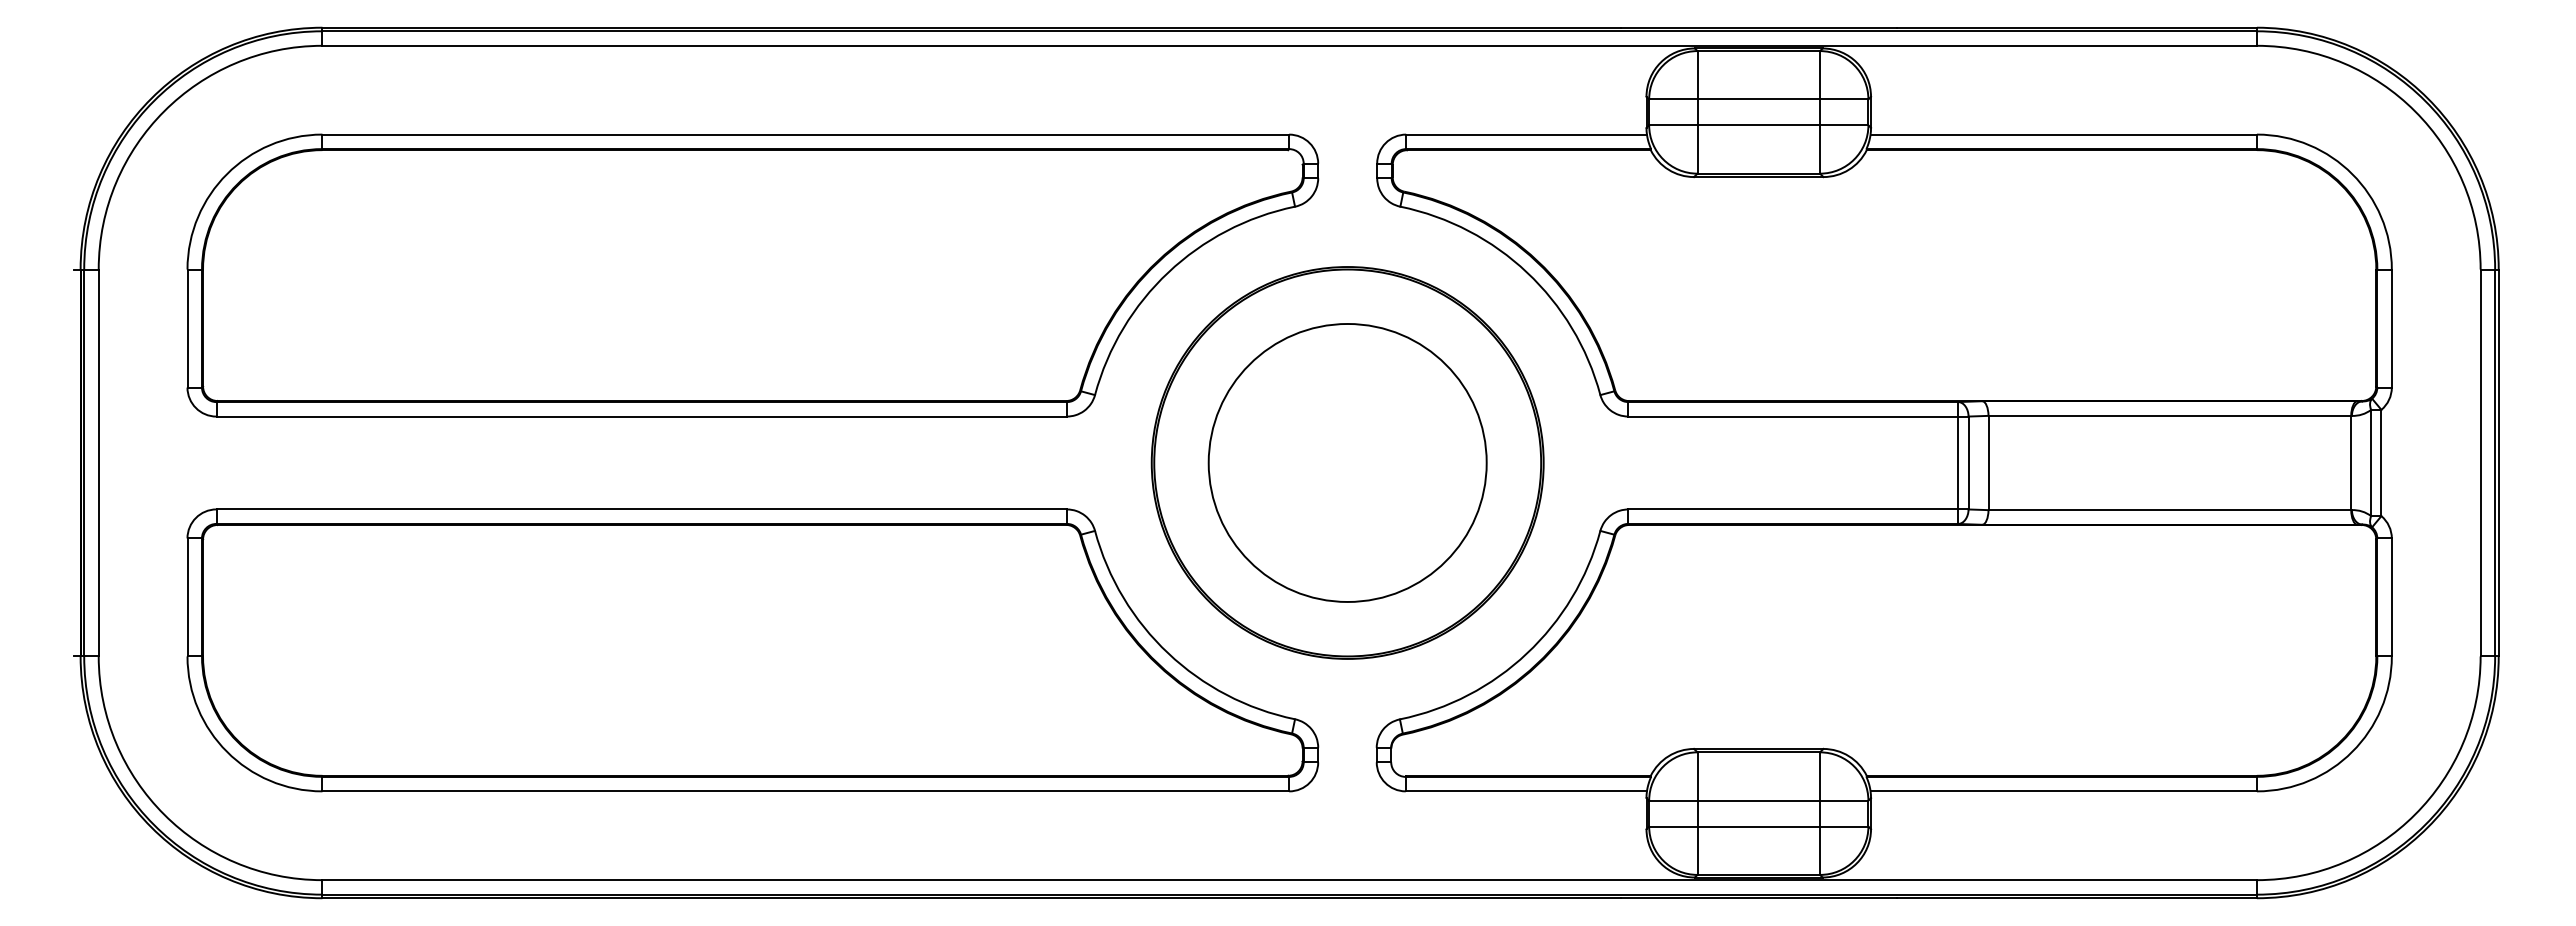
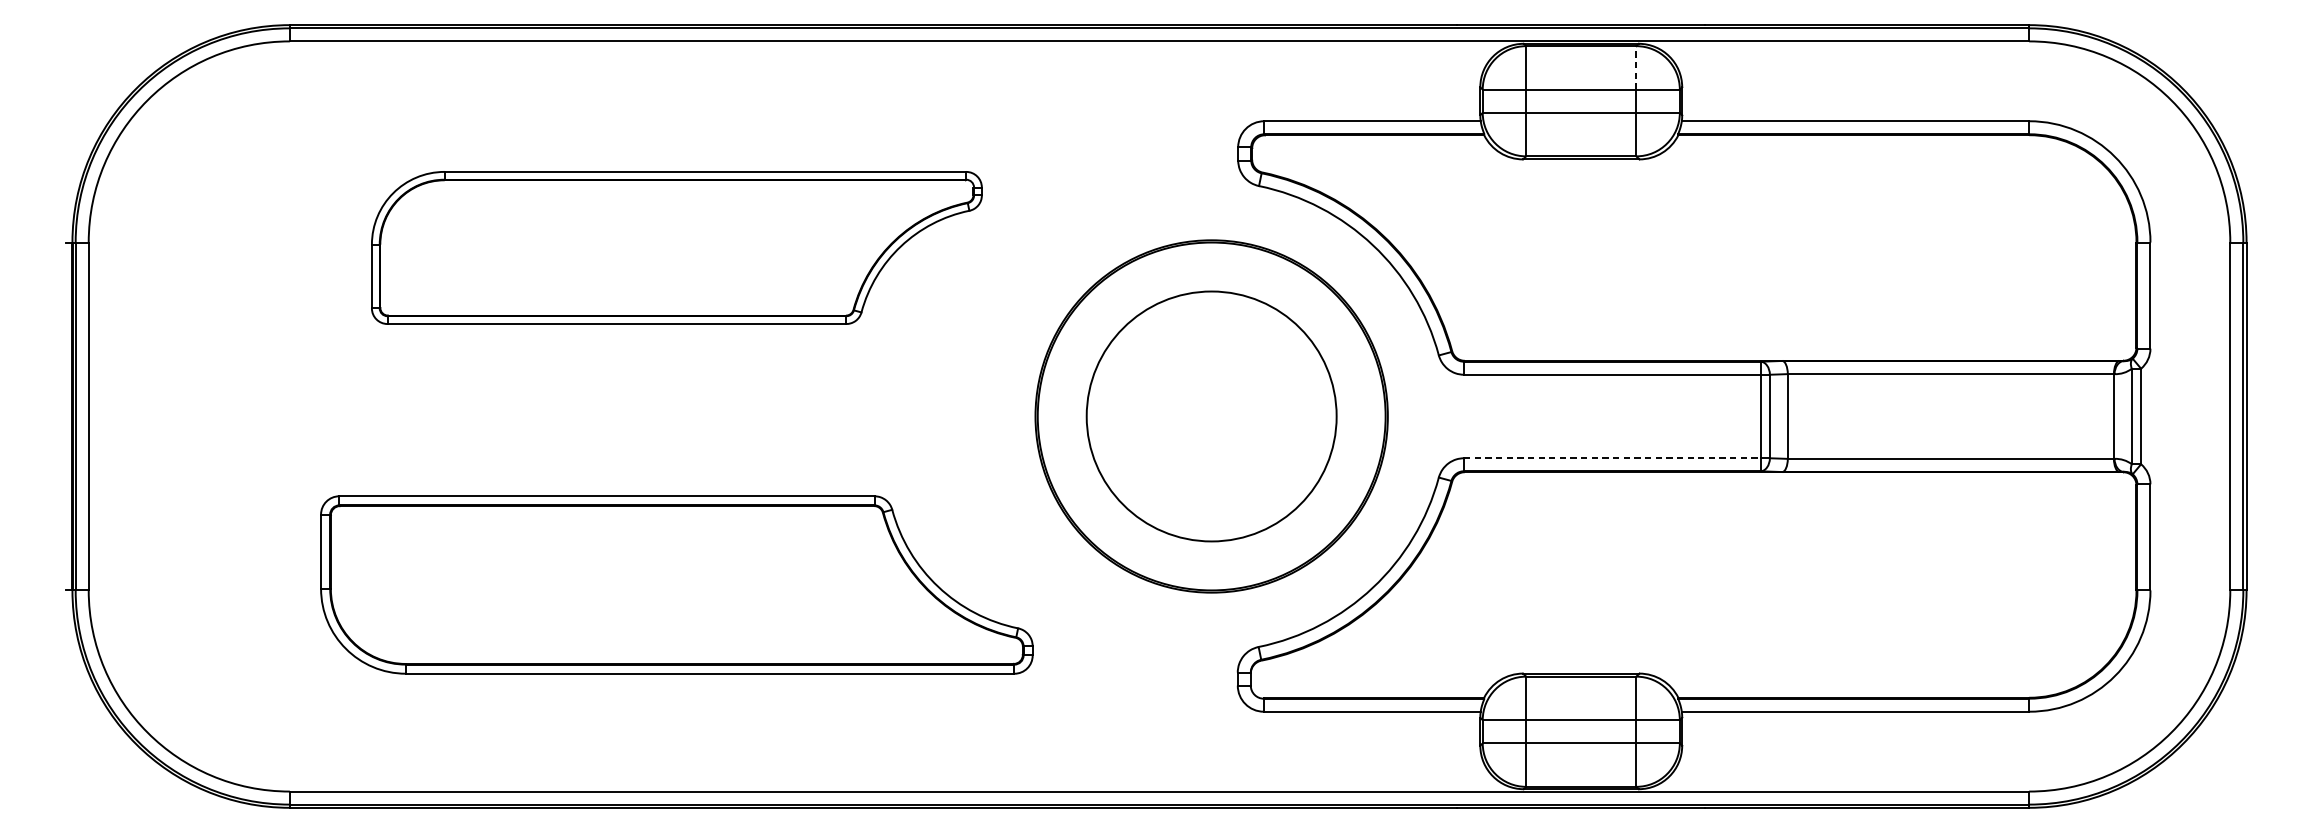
line: (1820, 74) -> (1636, 67), solid -> dashed
part: (752, 275) -> (676, 247), size x0.6
line: (1793, 509) -> (1612, 458), solid -> dashed
part: (752, 650) -> (676, 585), size x0.7

